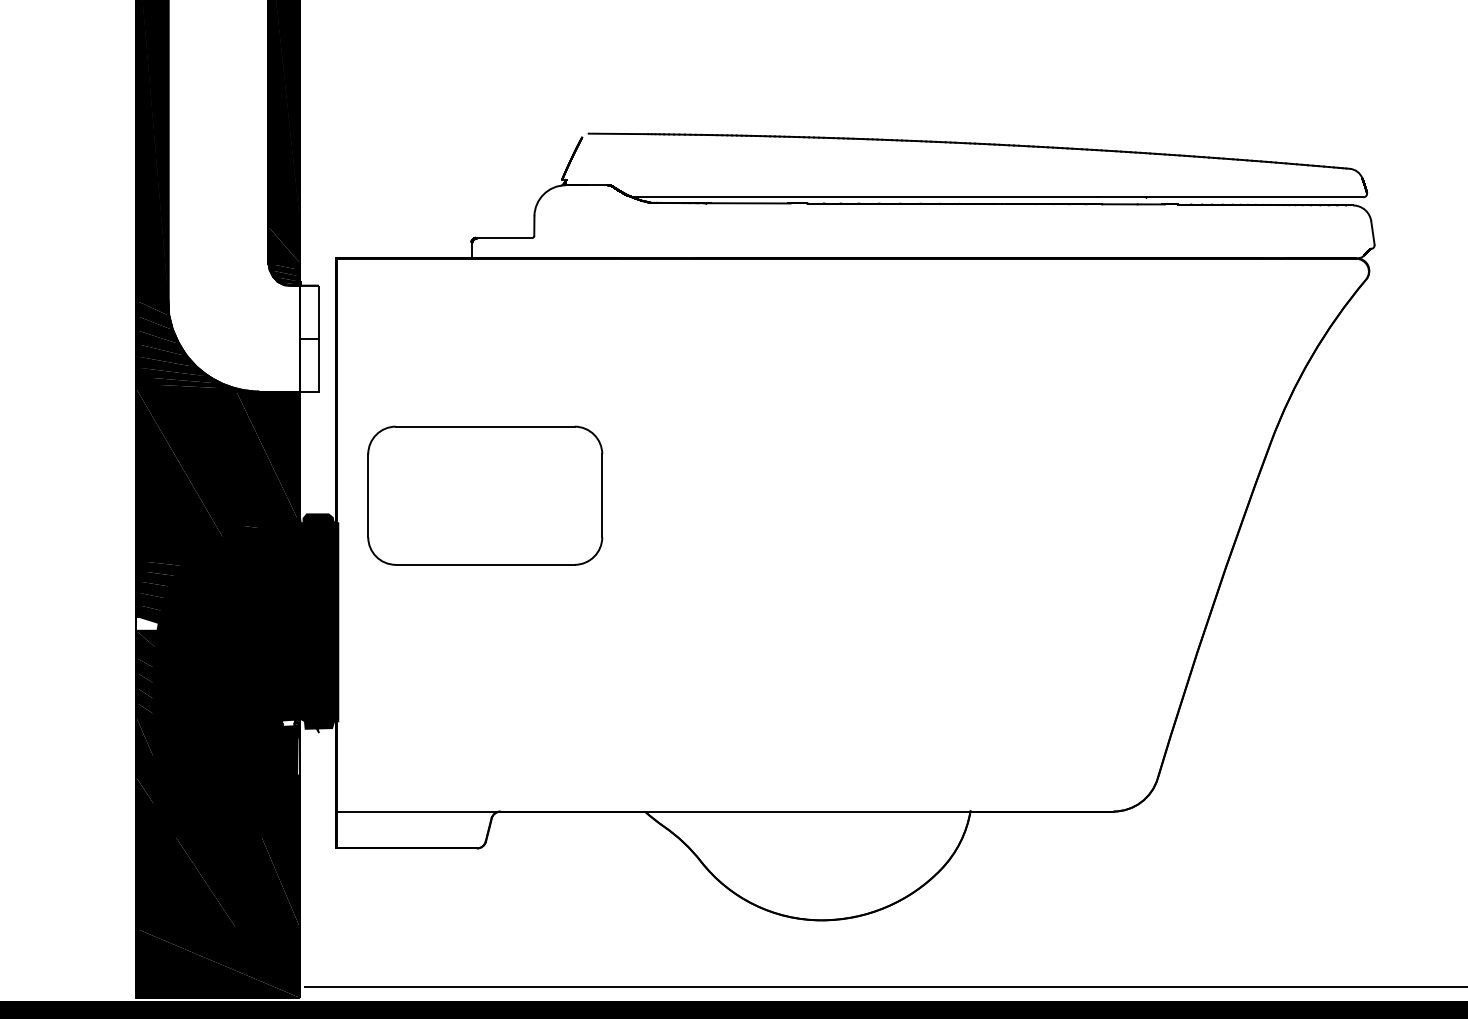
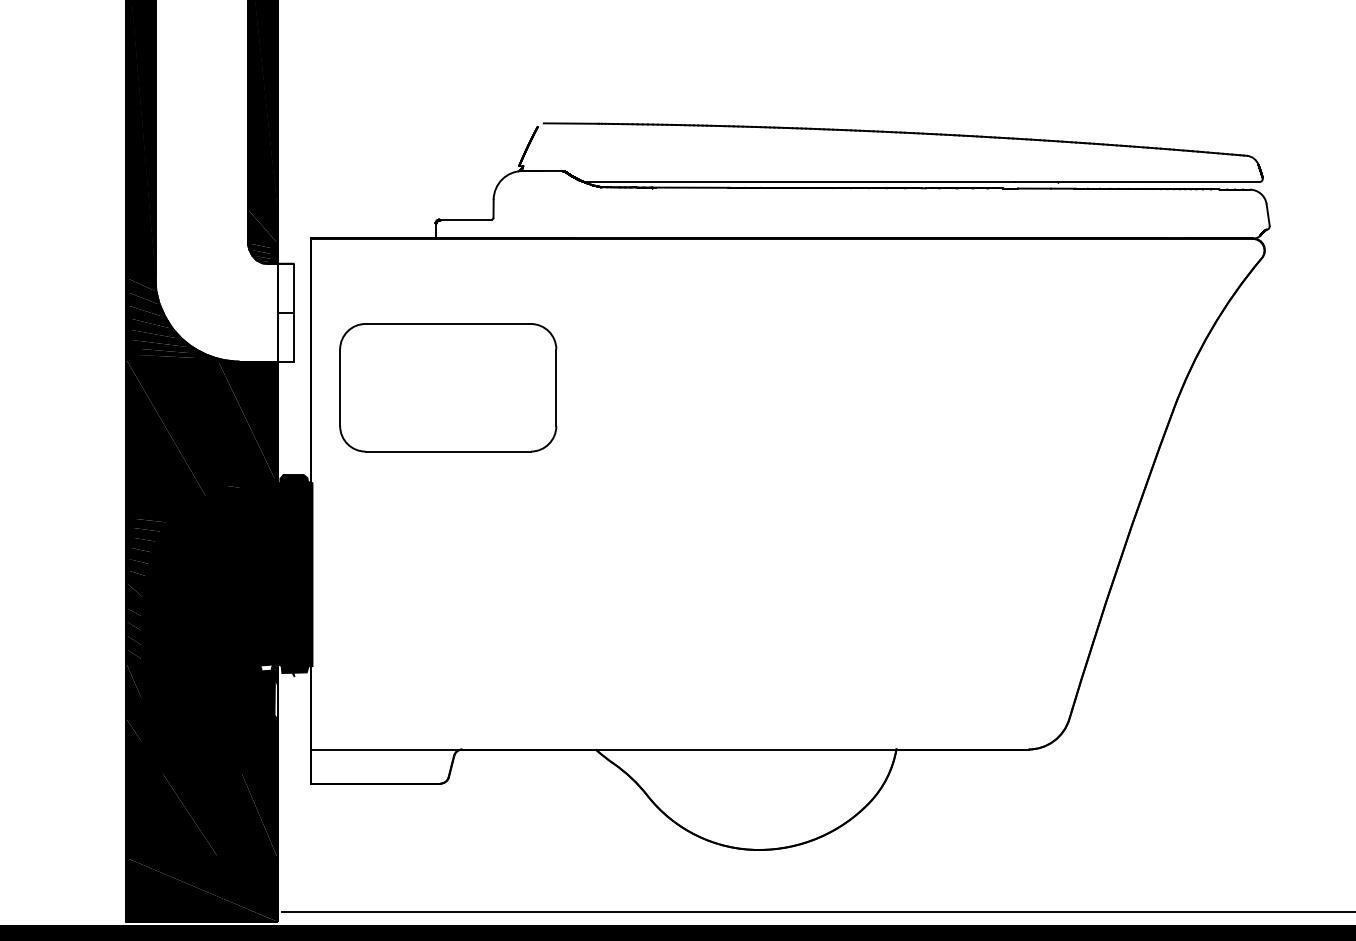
part: (485, 495) -> (448, 387), moved
fill: (158, 623) -> (146, 575), added

